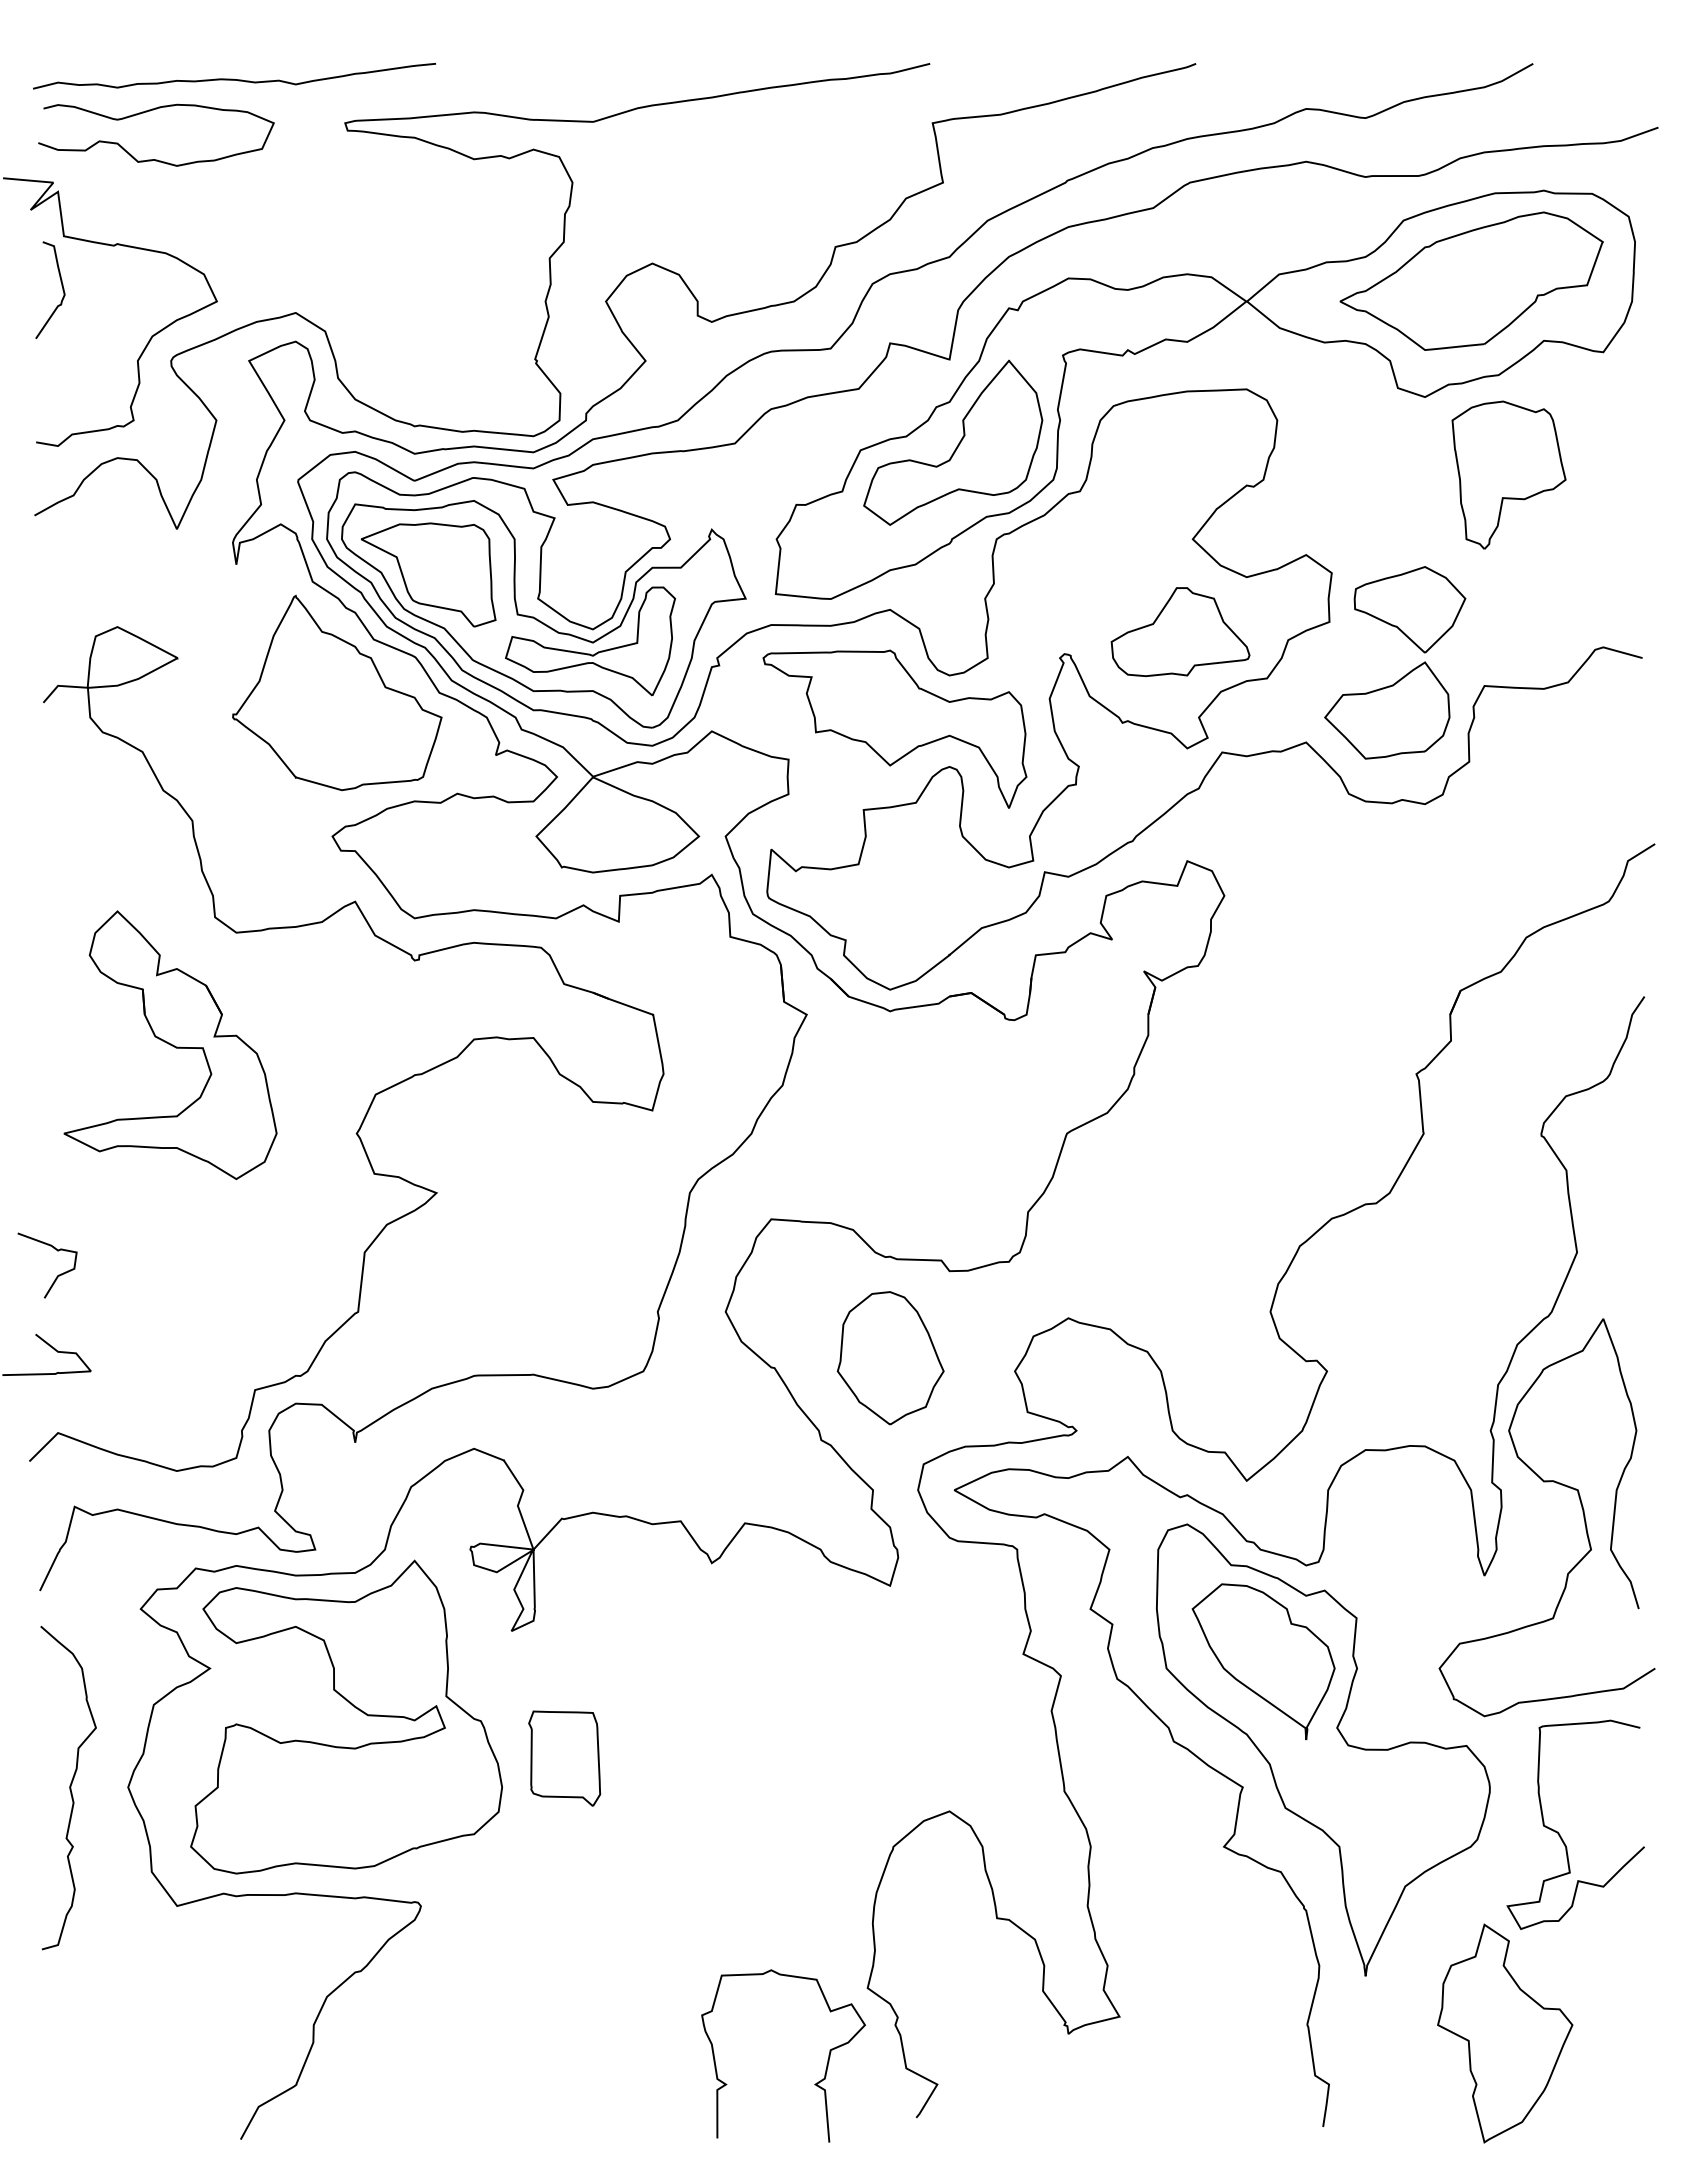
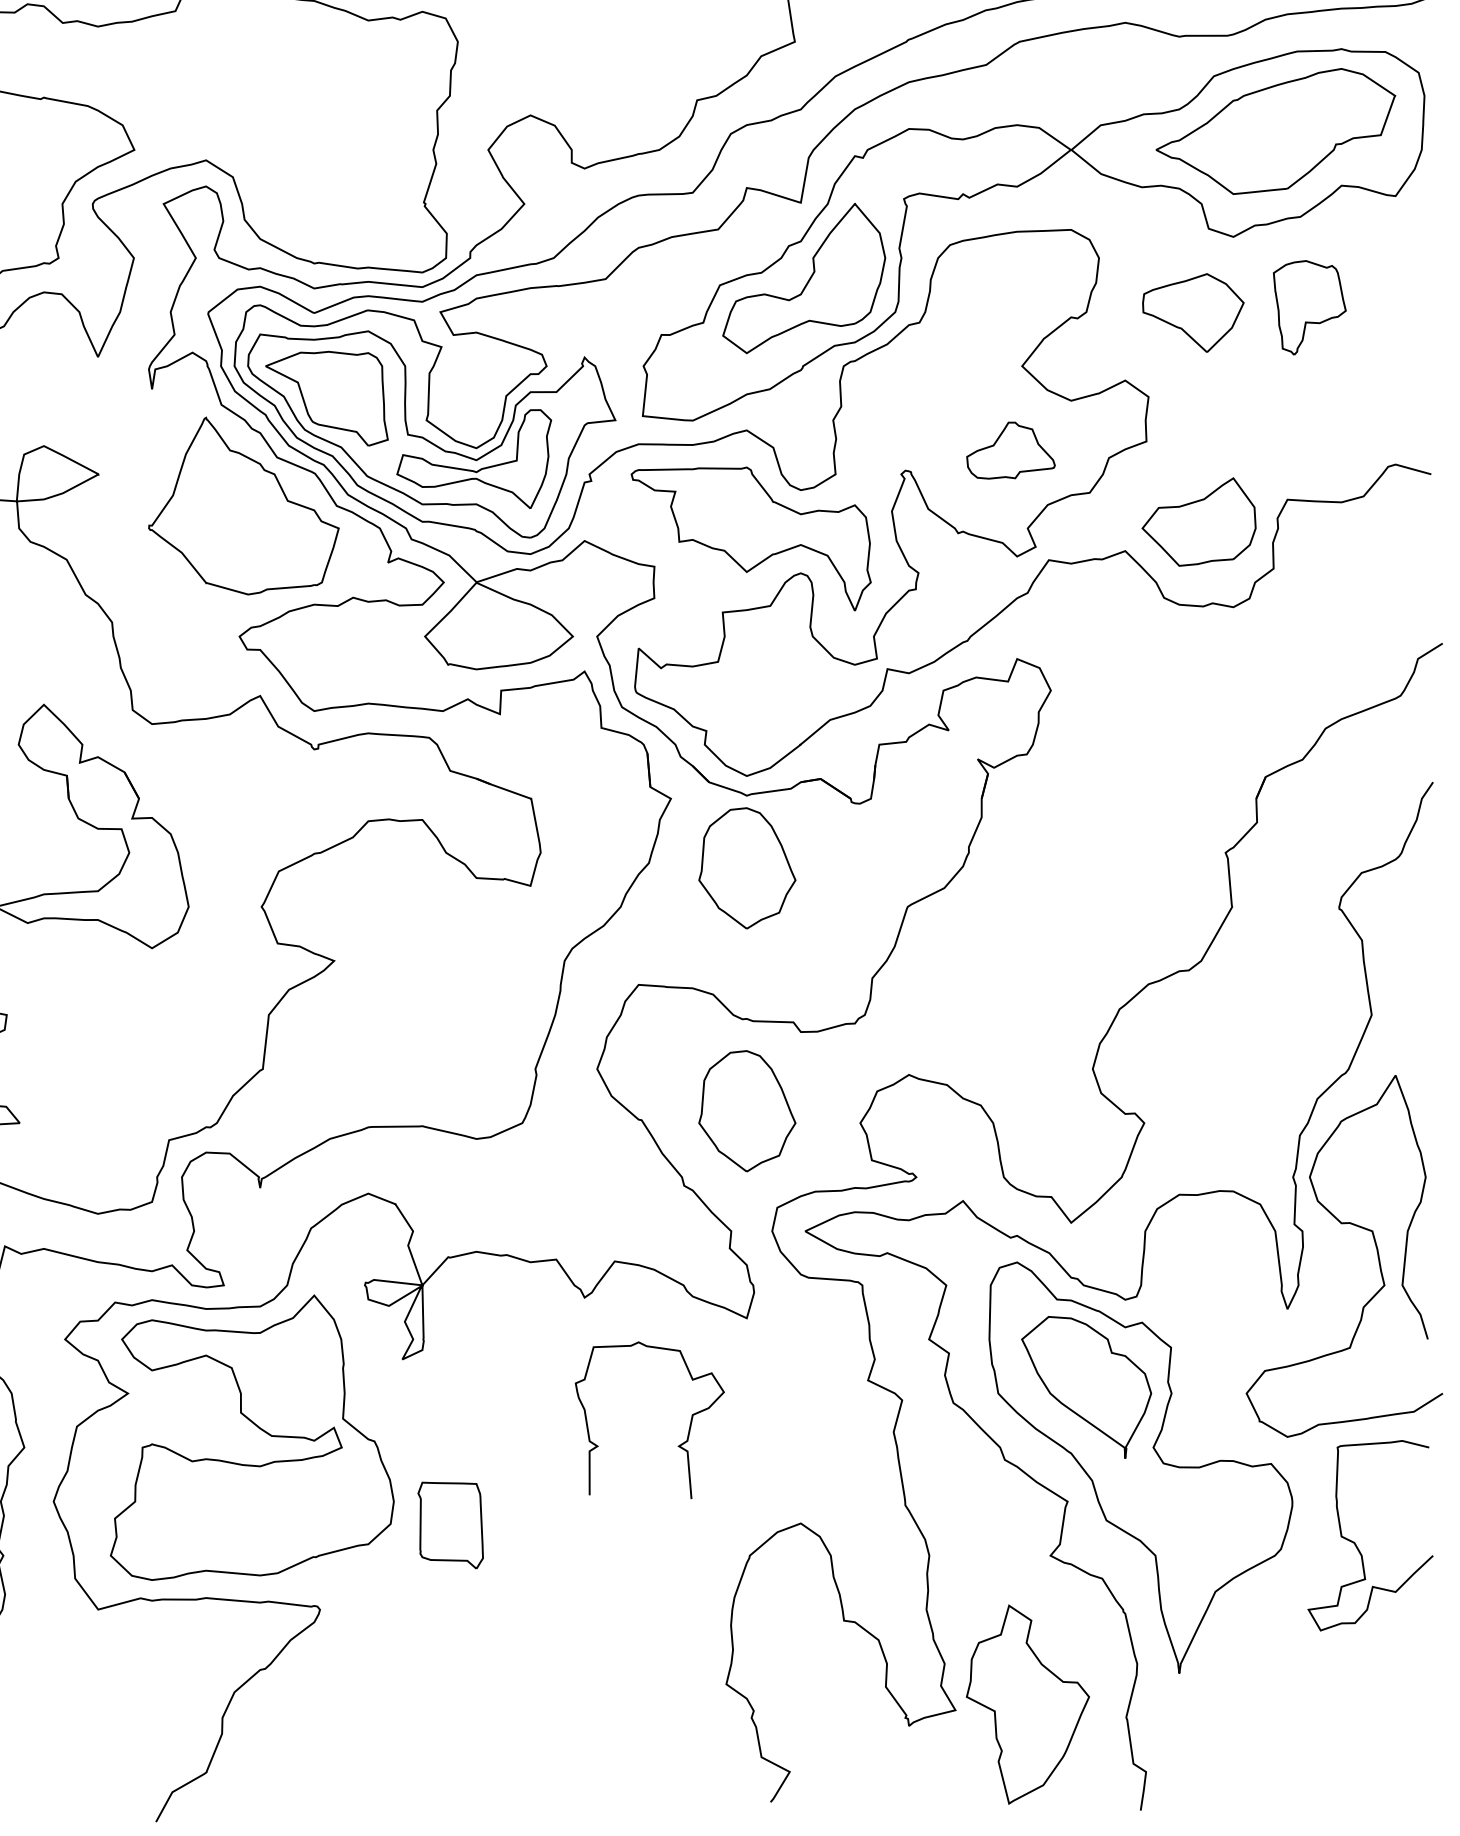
part: (1508, 474) -> (1309, 307), size x0.7
part: (1409, 609) -> (1192, 312), moved
part: (1180, 631) -> (1010, 450), size x0.7
part: (890, 1091) -> (747, 868), added
part: (564, 1758) -> (450, 1525), moved
part: (1505, 2033) -> (1028, 1704), moved
curve: (814, 2084) -> (678, 1446), moved

